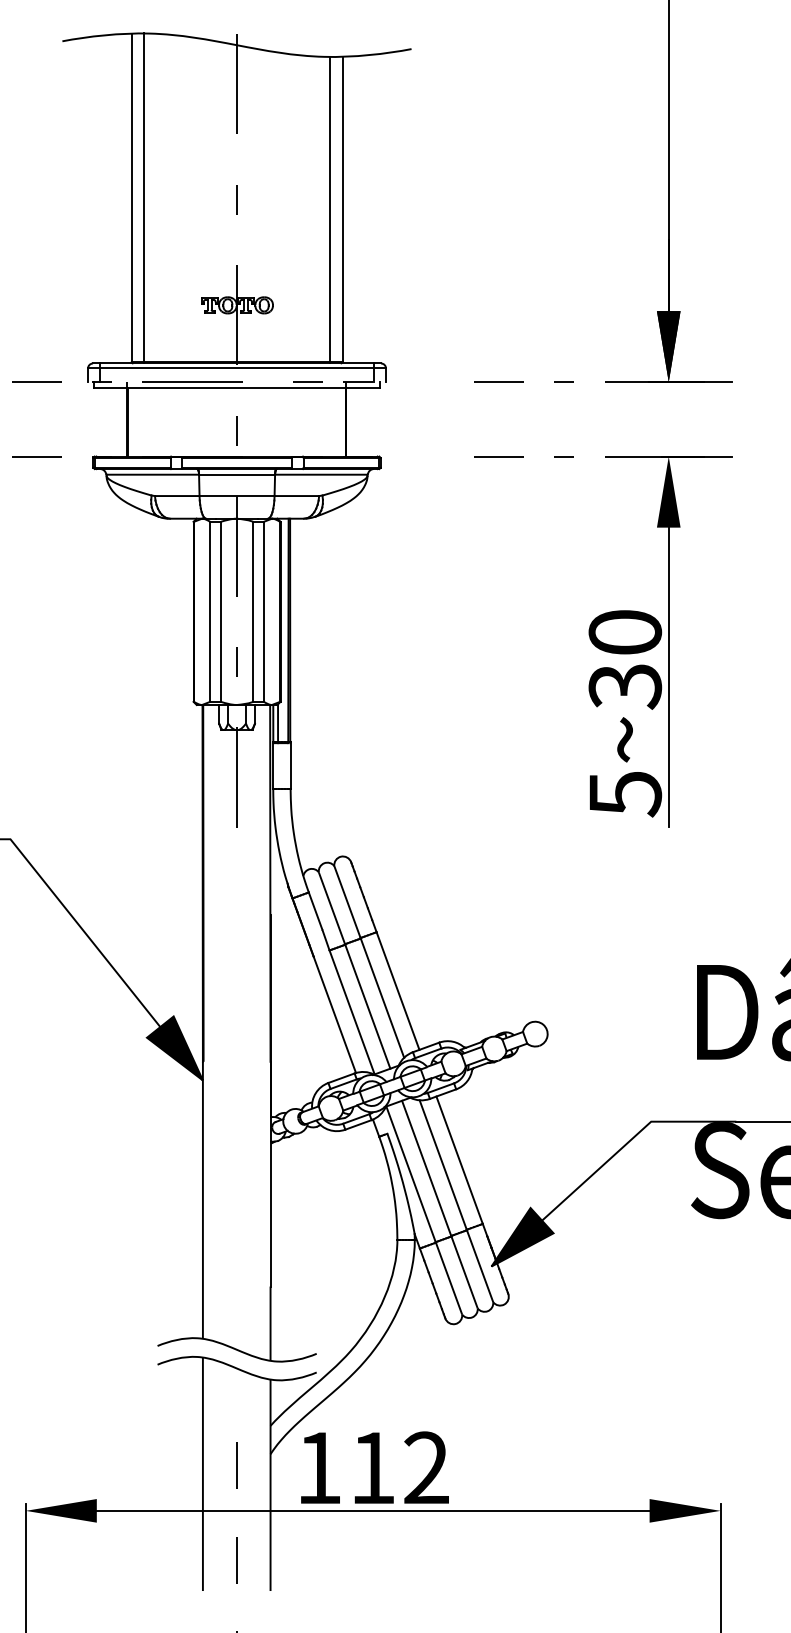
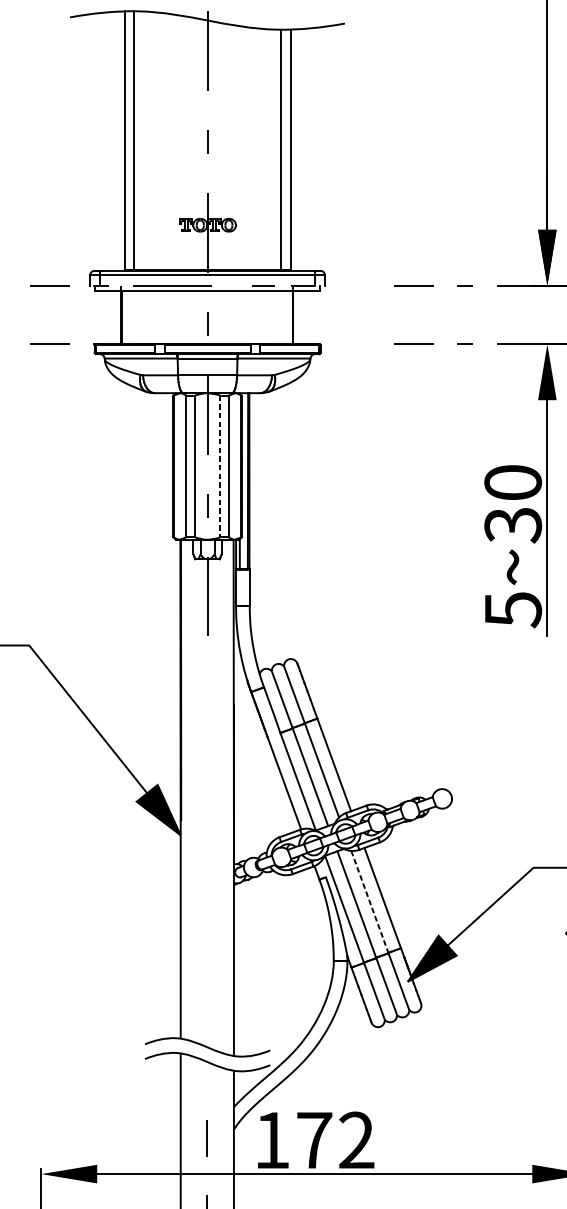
line: (253, 612) -> (220, 467), solid -> dashed
line: (443, 1165) -> (370, 902), solid -> dashed
text: (373, 1467) -> (314, 1139), 112 -> 172

